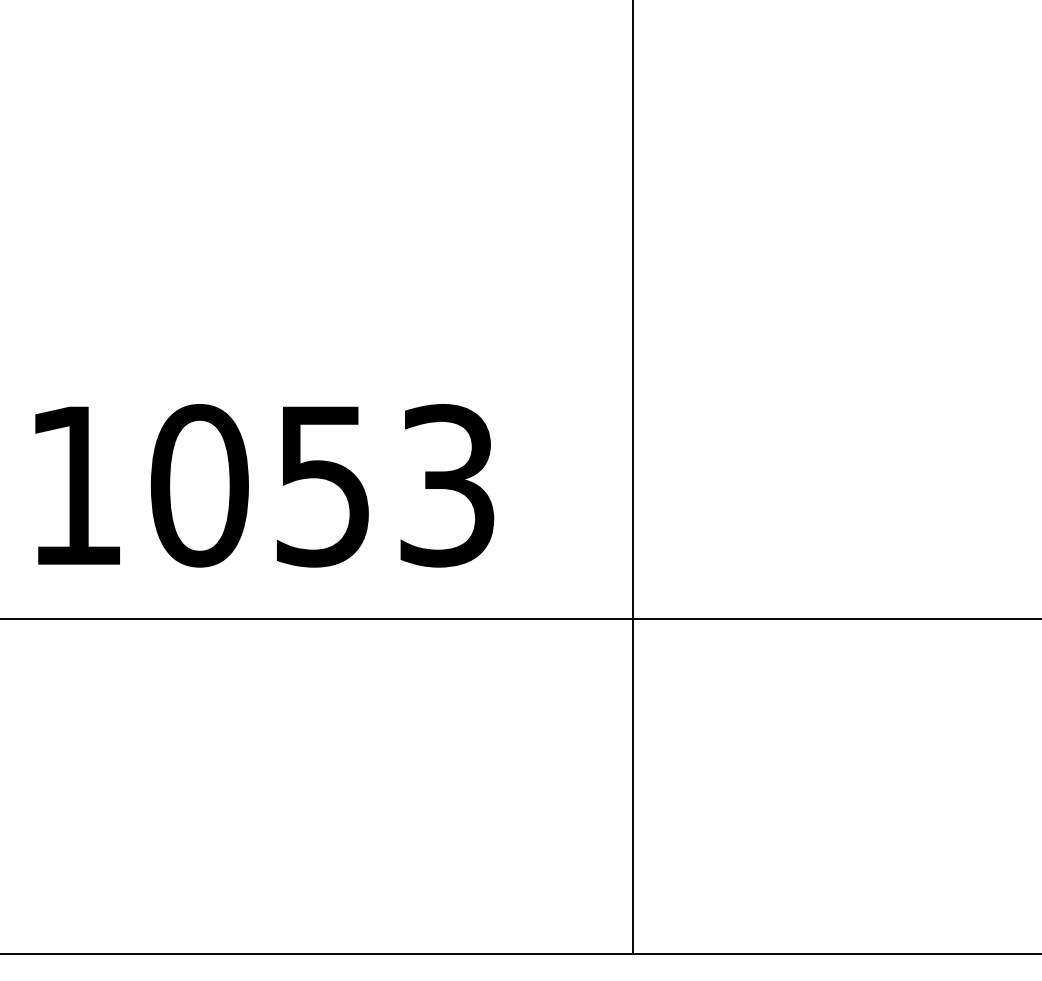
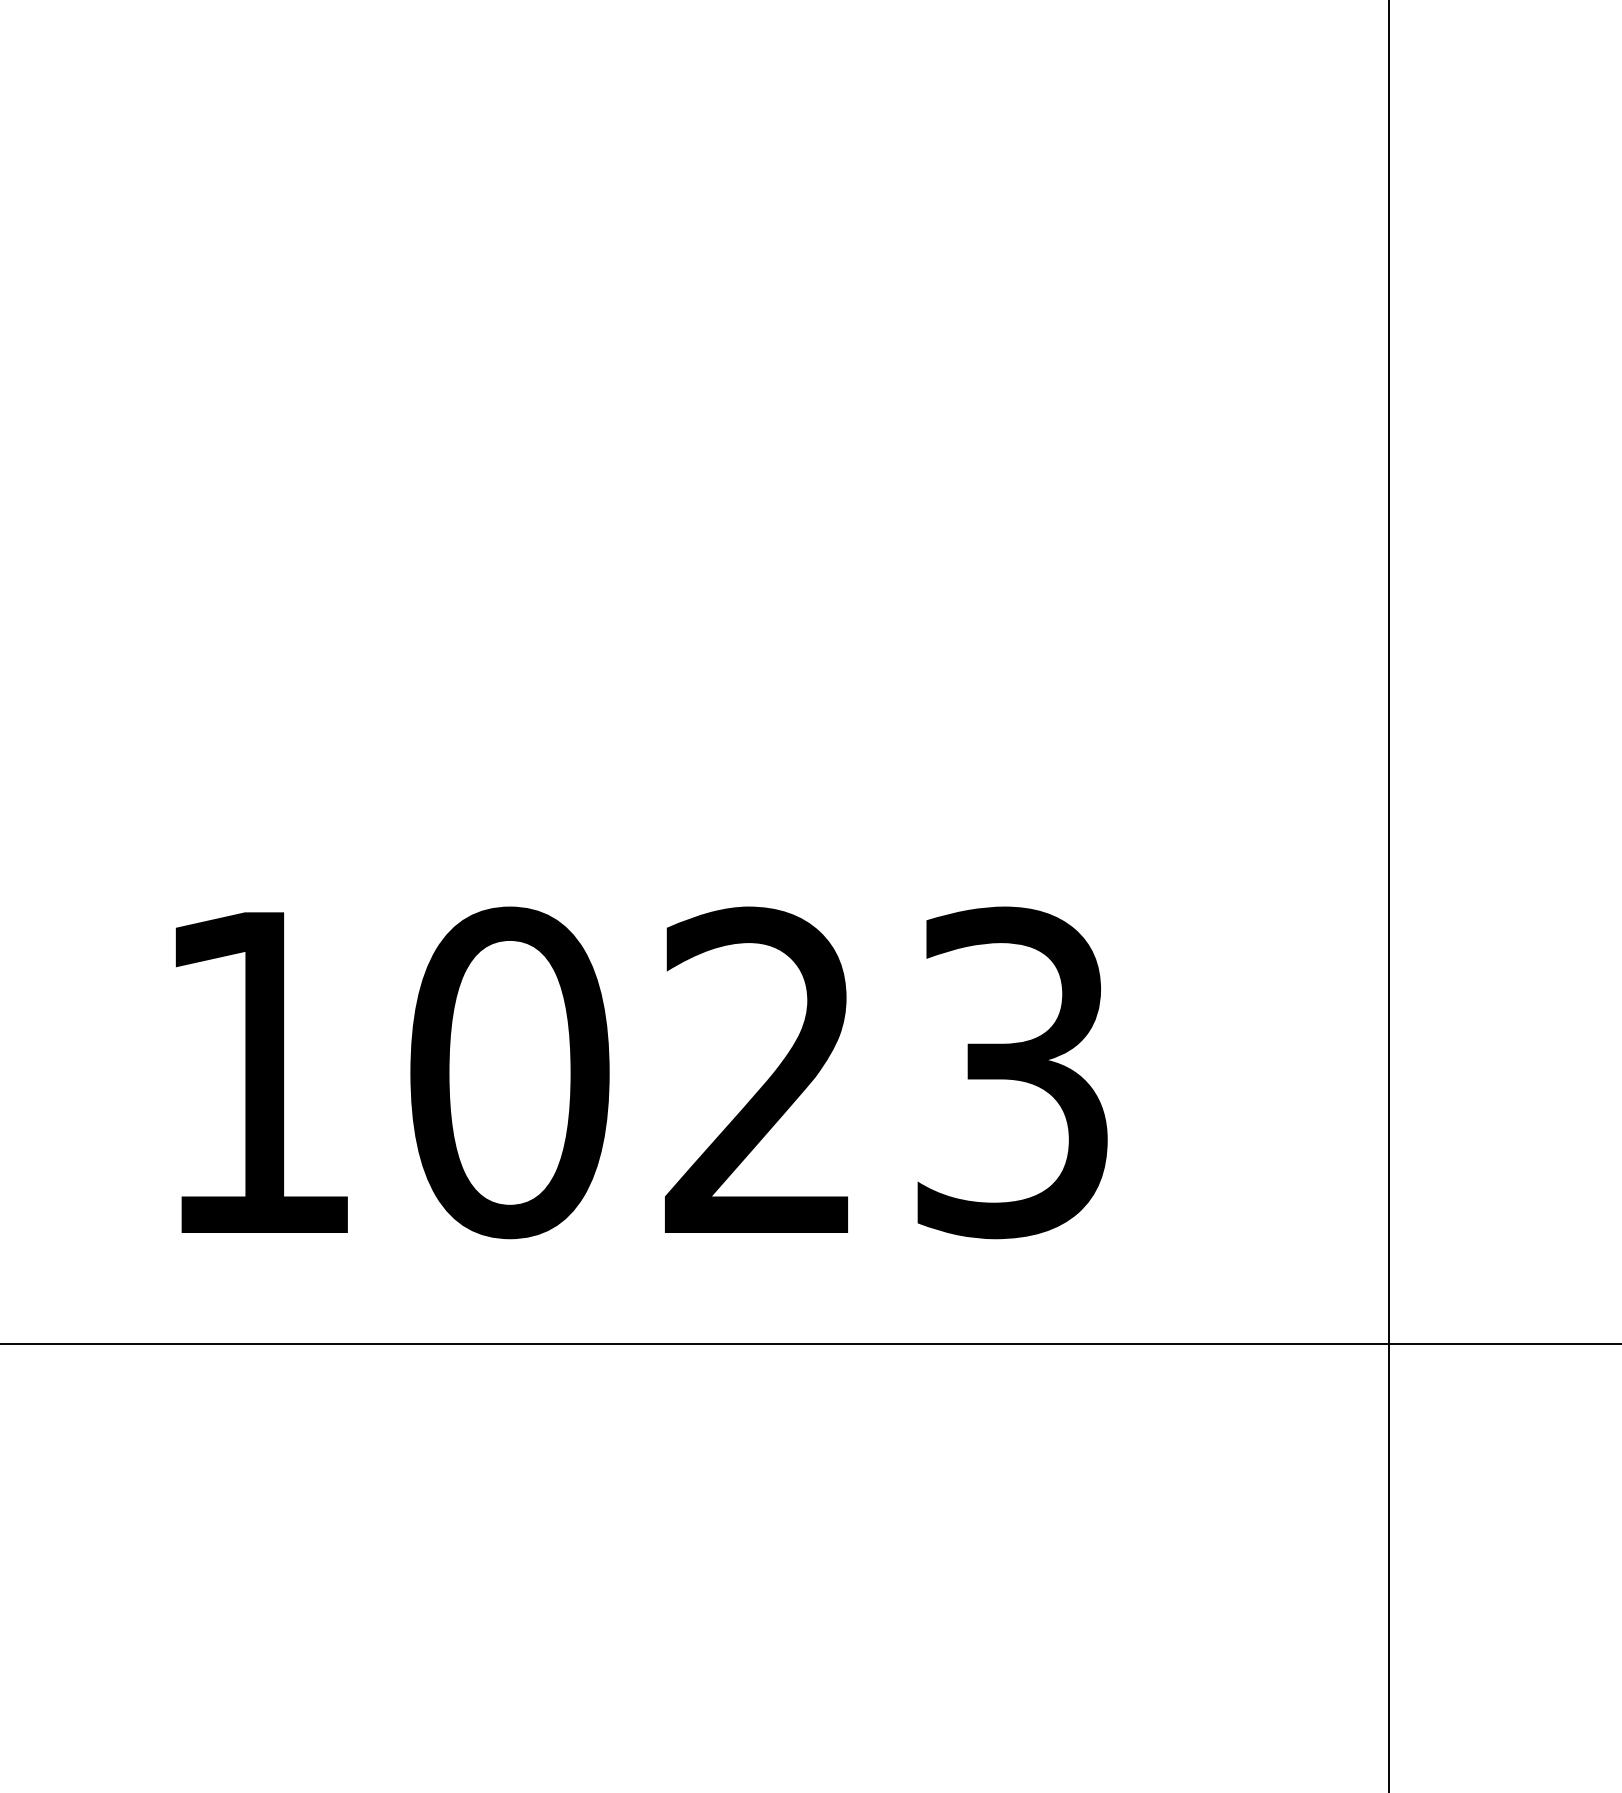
text: (322, 485) -> (758, 1072), 1053 -> 1023

